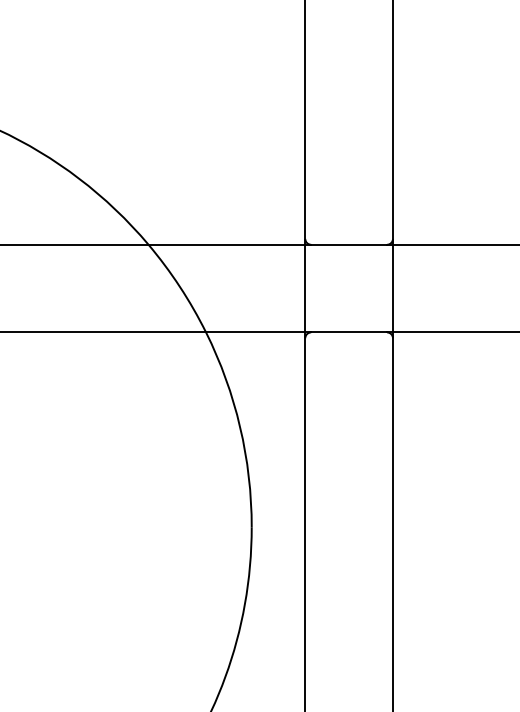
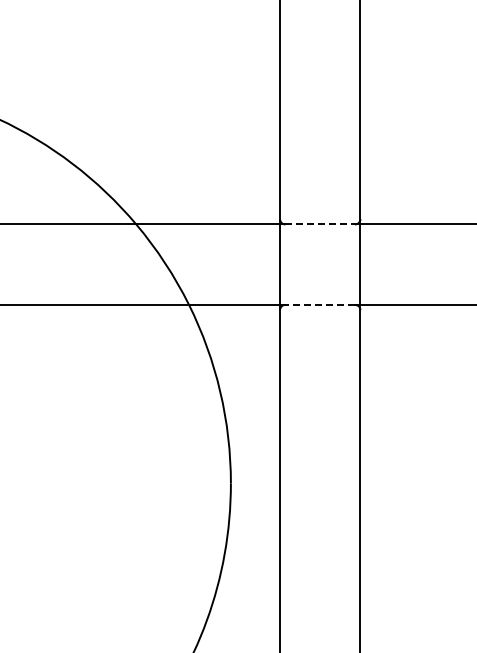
line: (349, 244) -> (320, 224), solid -> dashed
line: (349, 332) -> (320, 304), solid -> dashed

